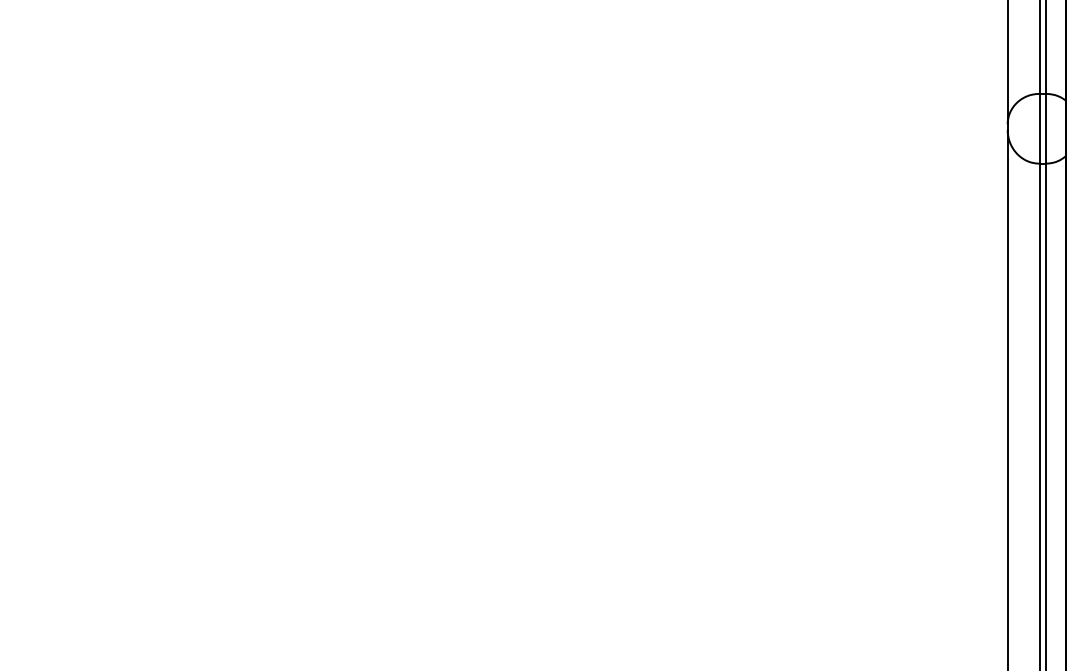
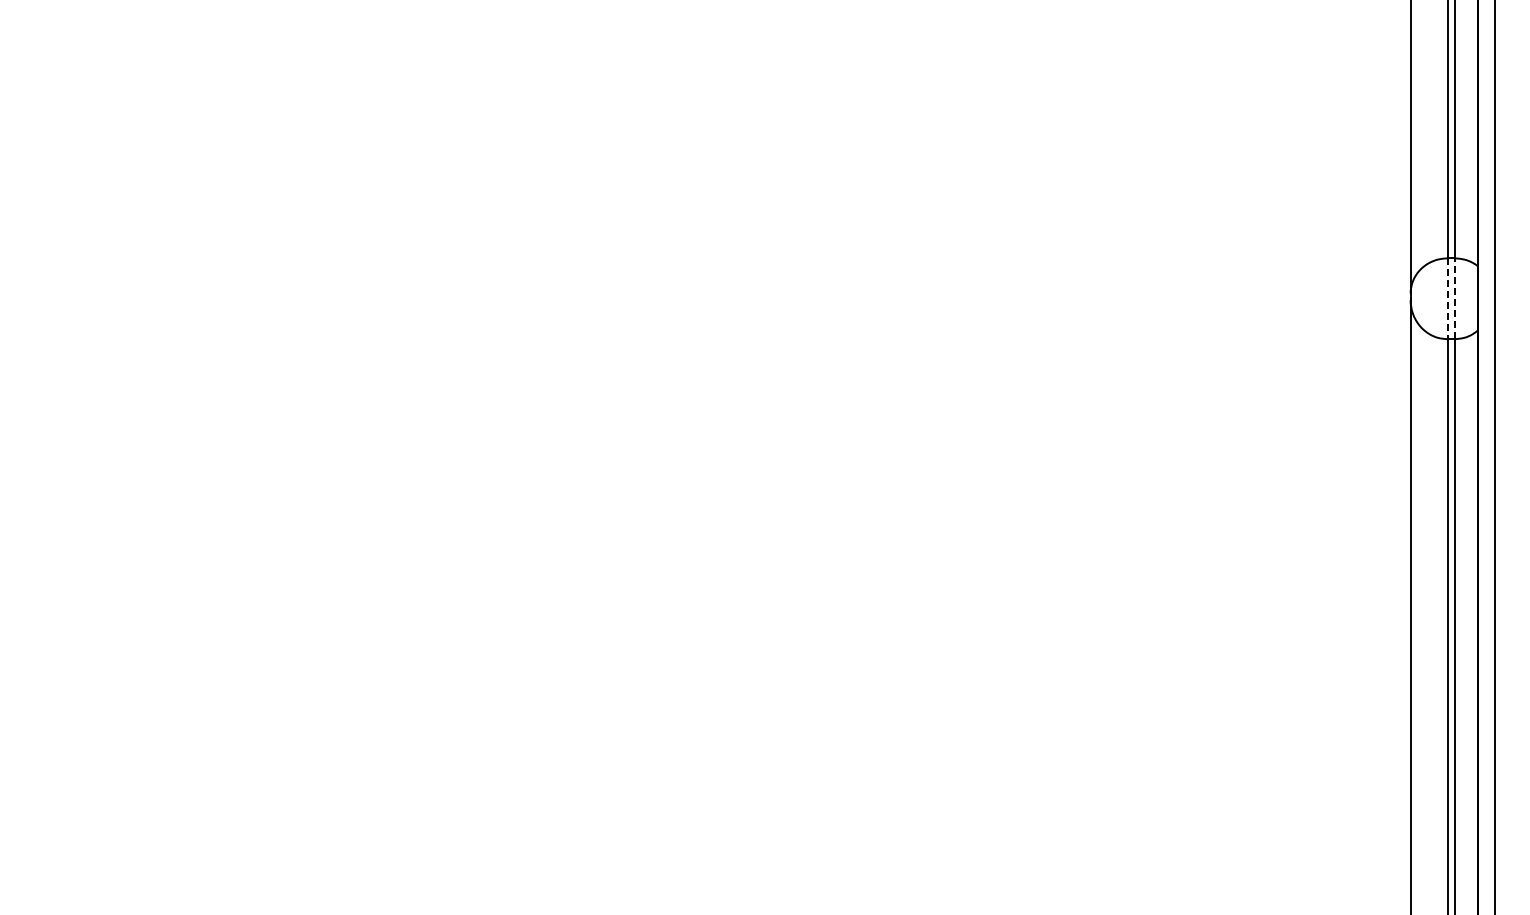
line: (1045, 128) -> (1454, 298), solid -> dashed
line: (1039, 129) -> (1447, 299), solid -> dashed

